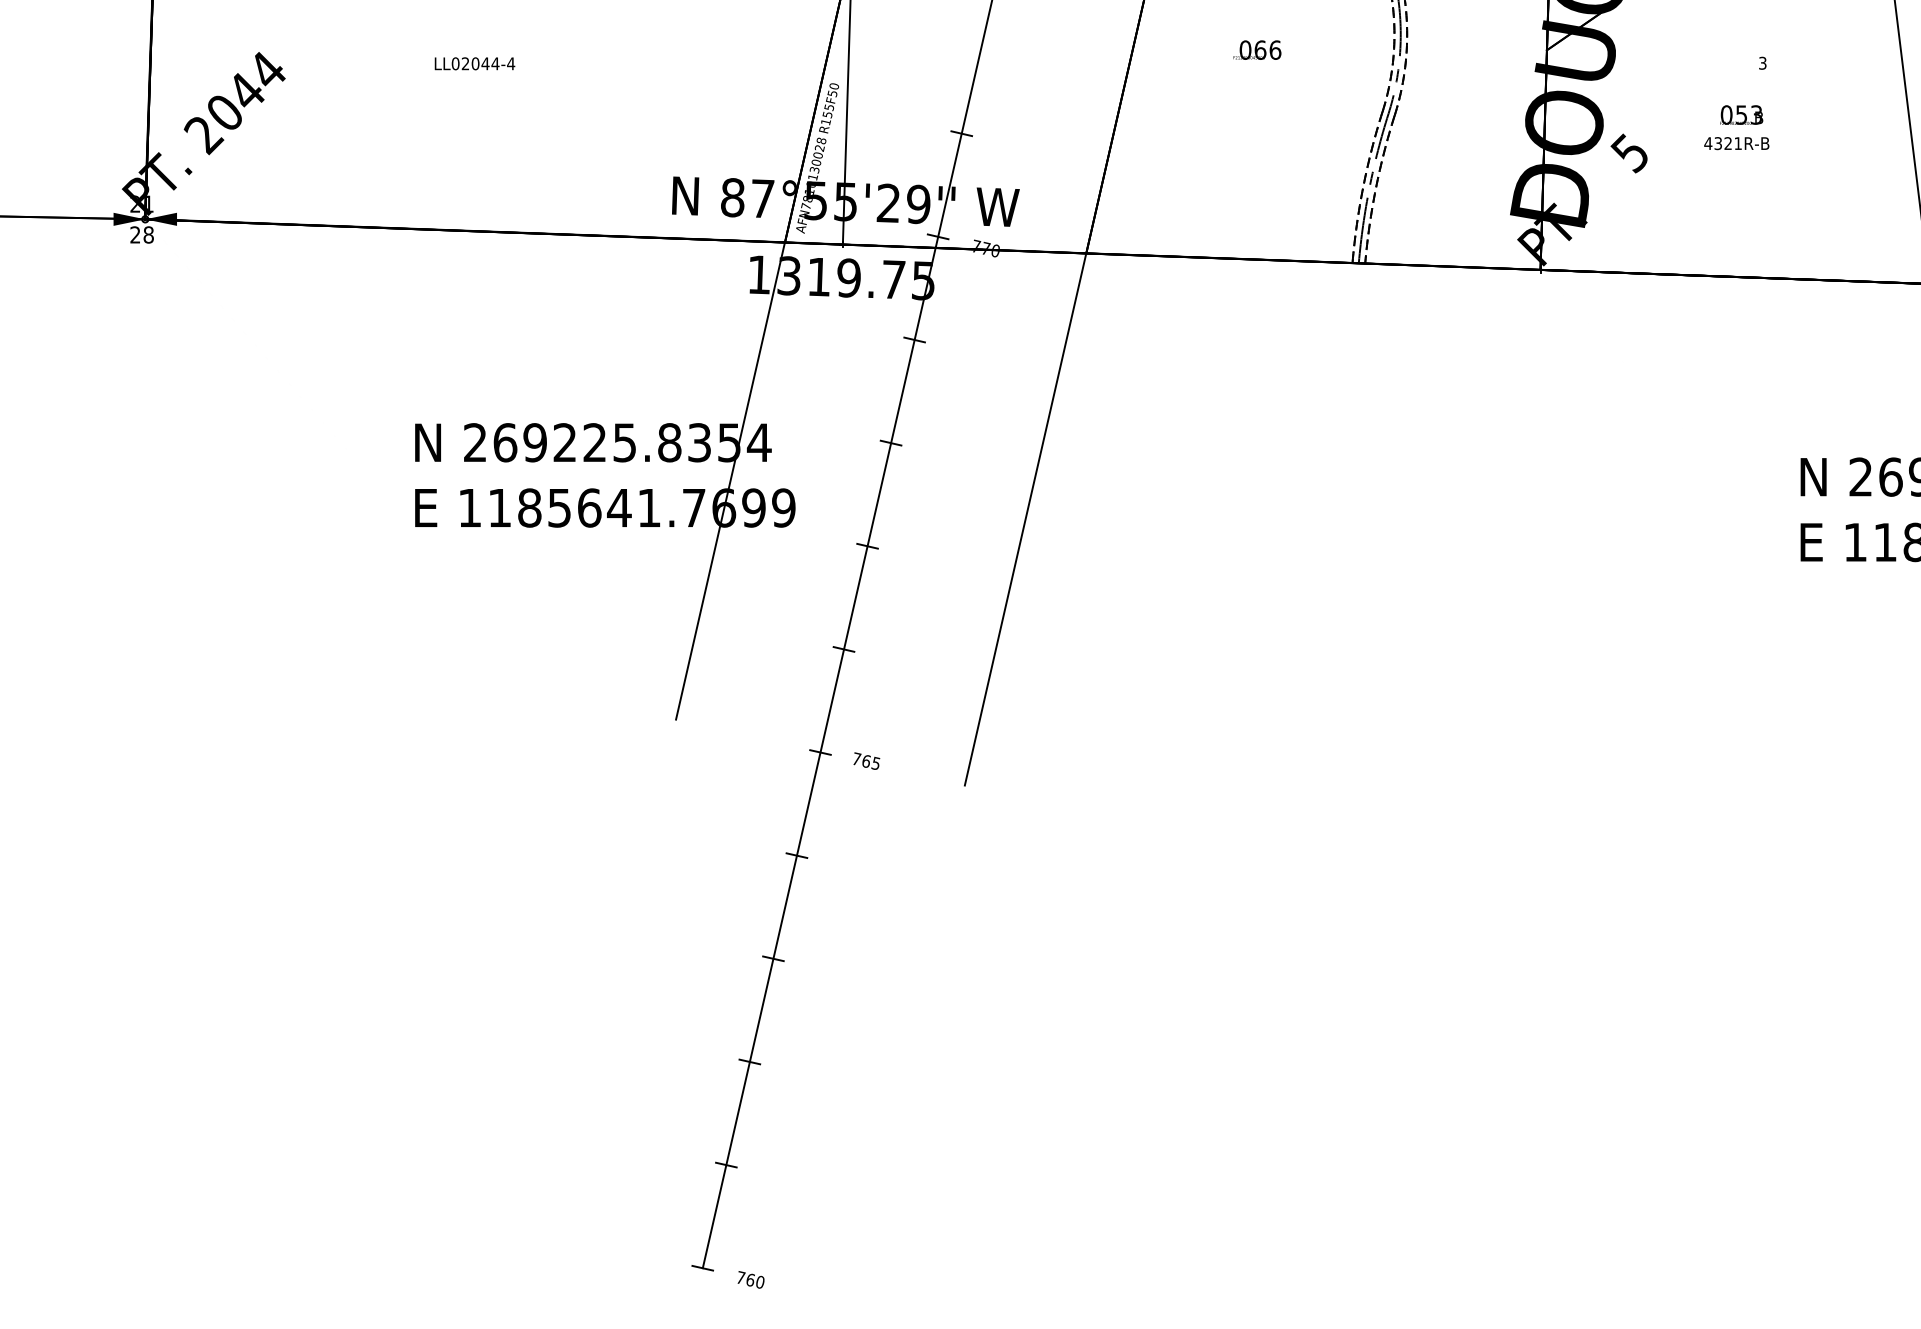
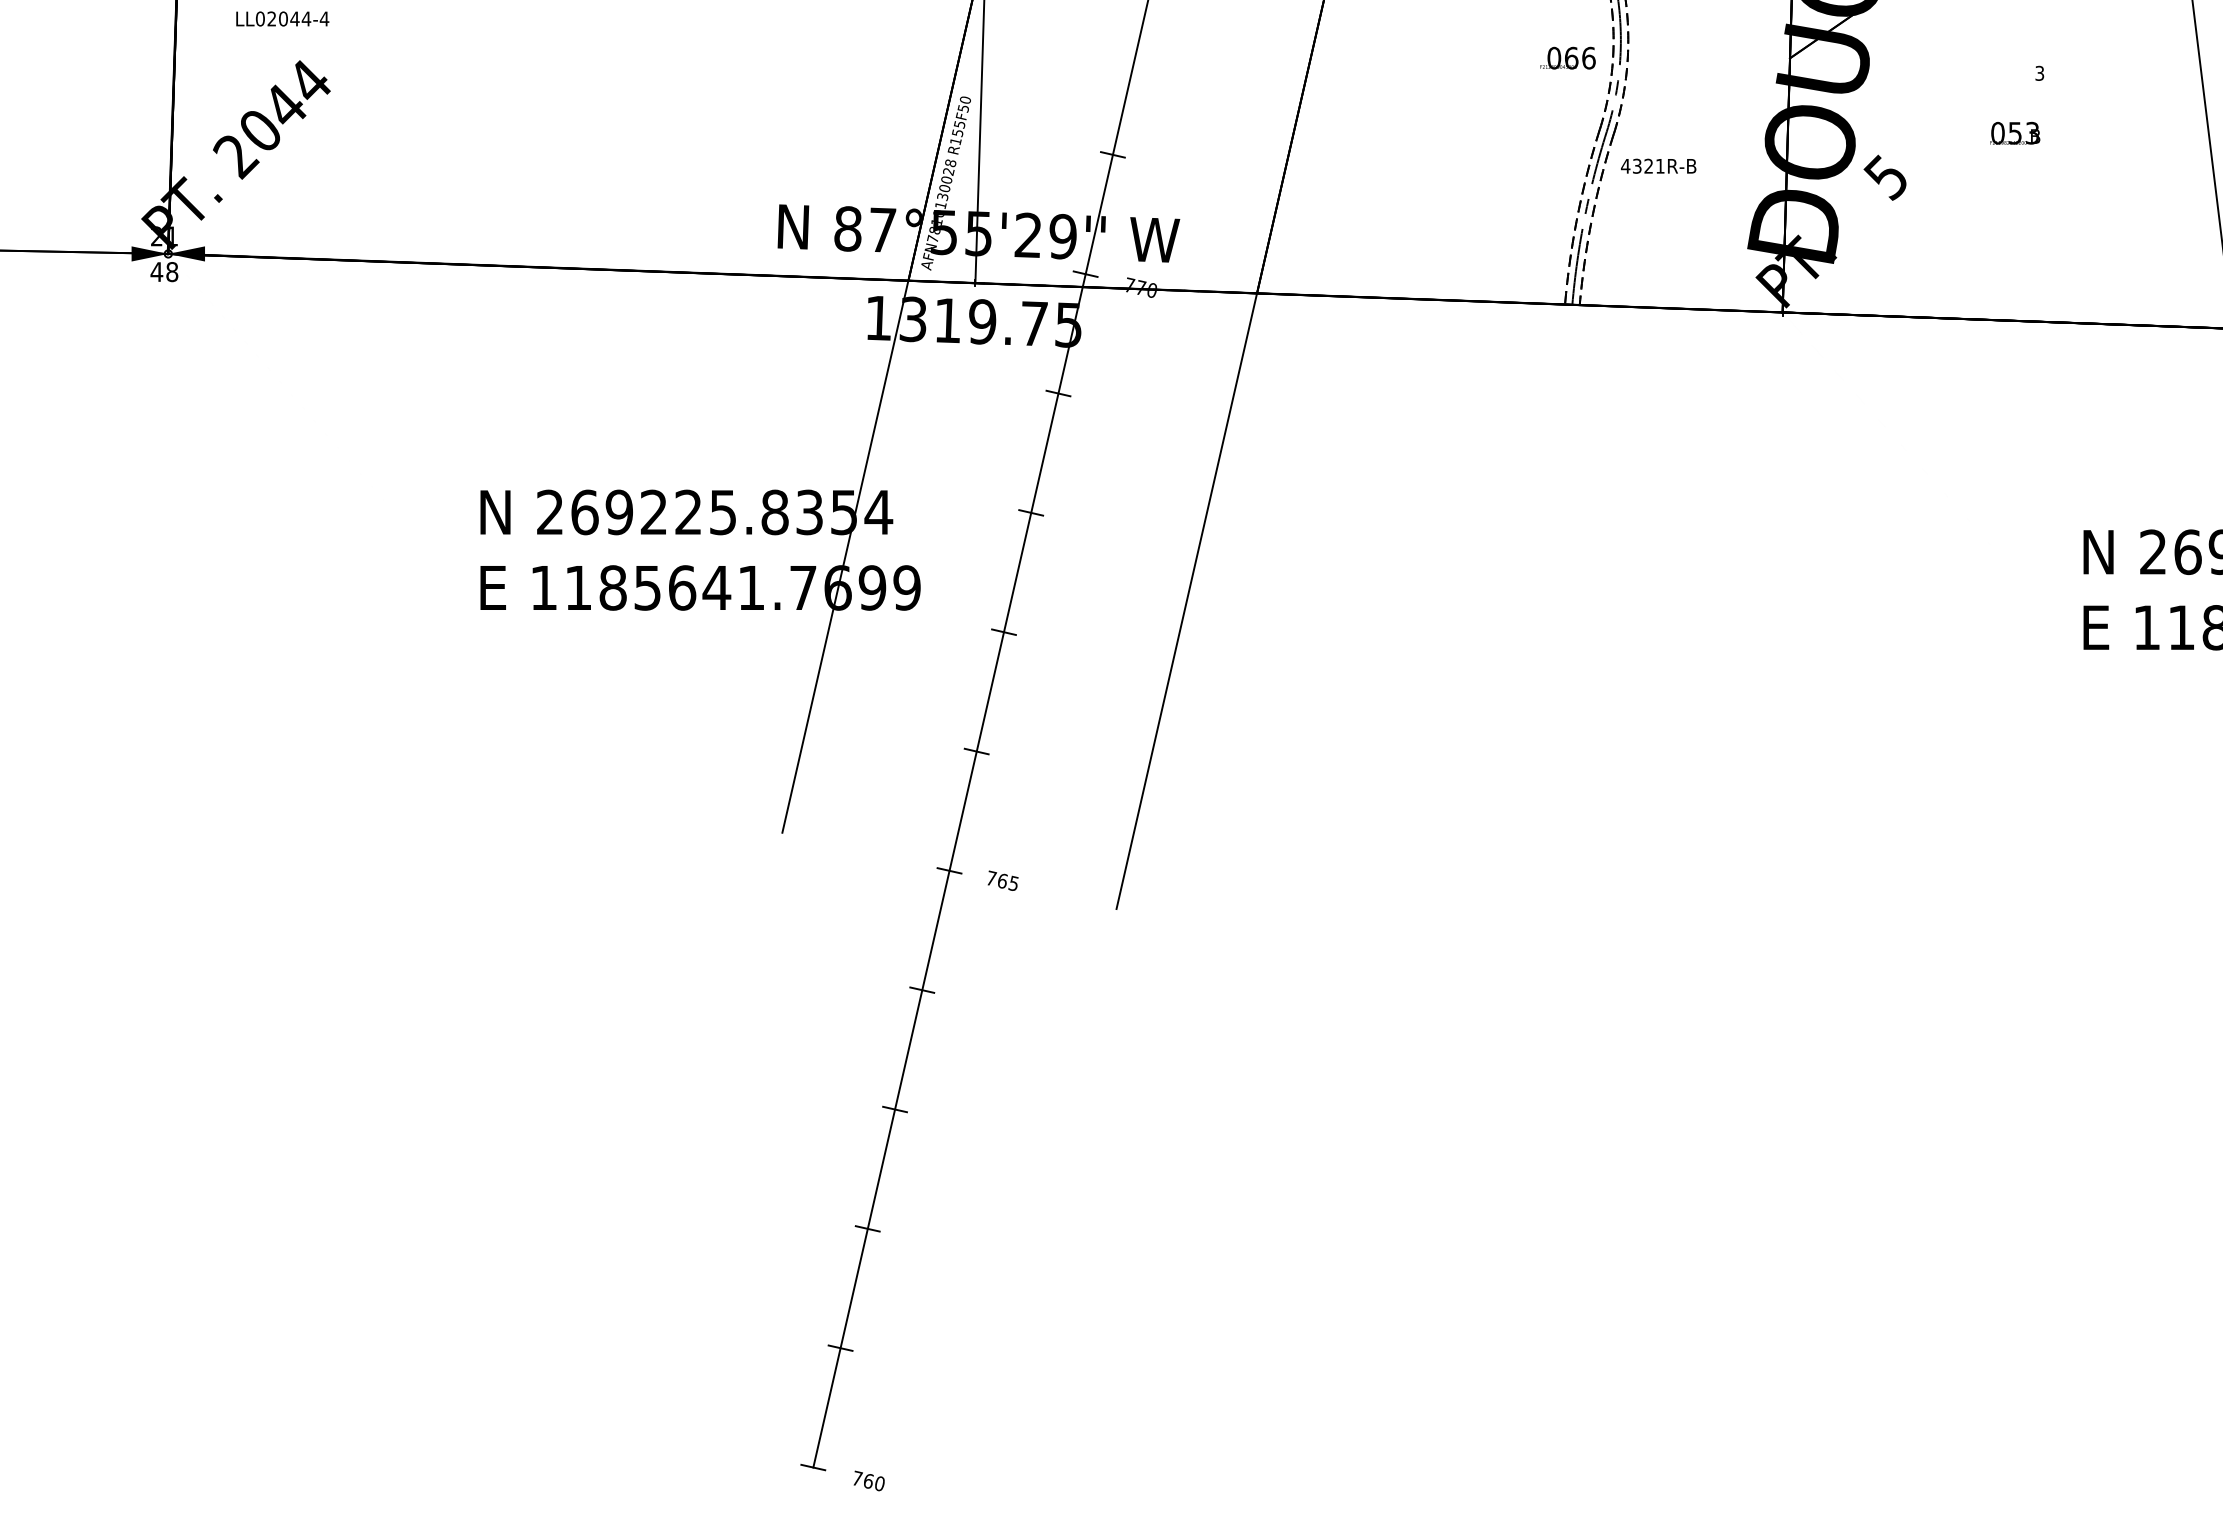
text: (1256, 49) -> (1567, 57), moved
text: (474, 63) -> (282, 18), moved
text: (1736, 142) -> (1658, 165), moved
text: (135, 234) -> (156, 271), 28 -> 48

